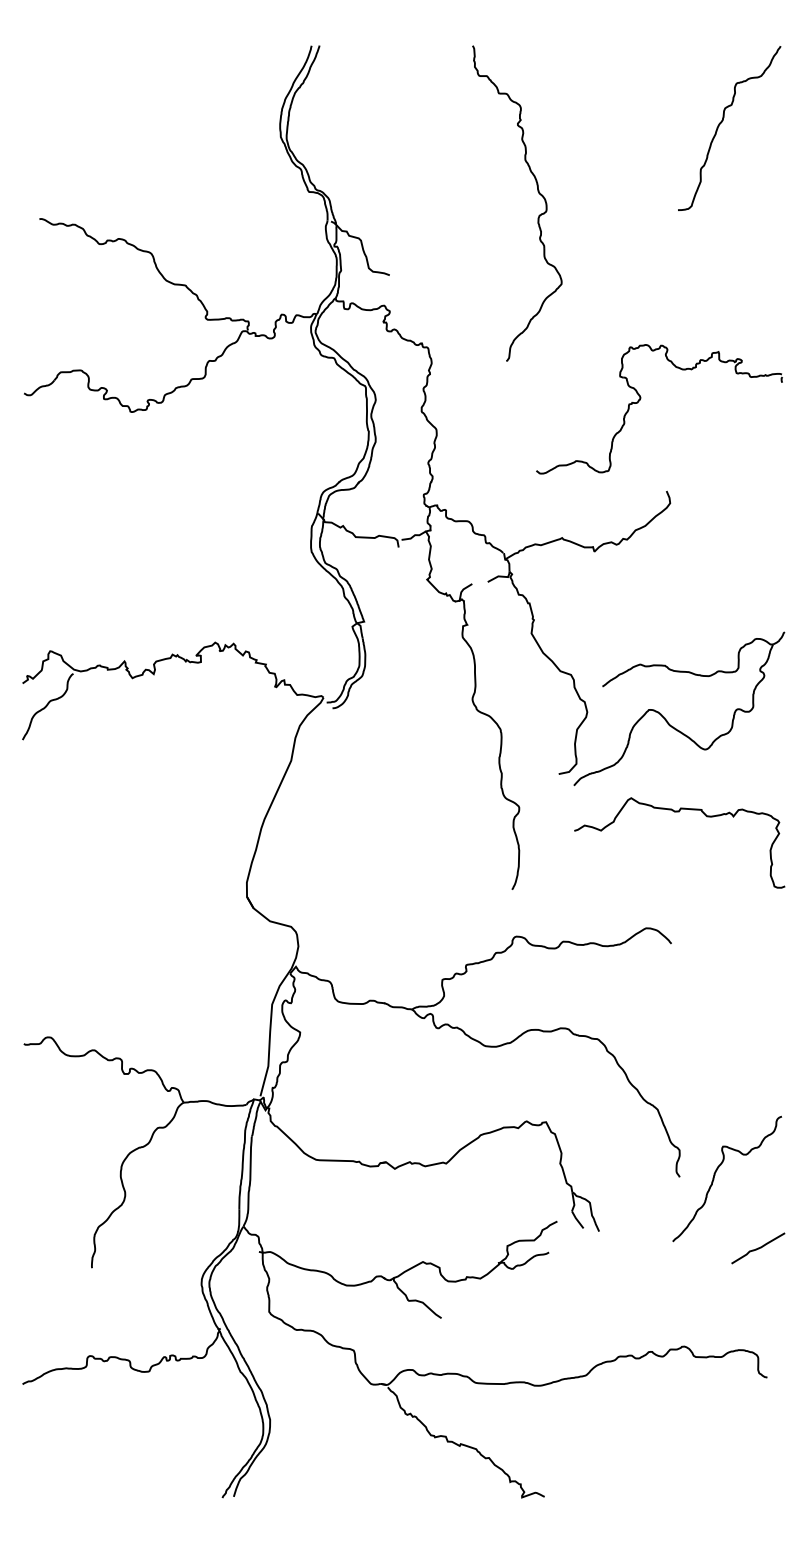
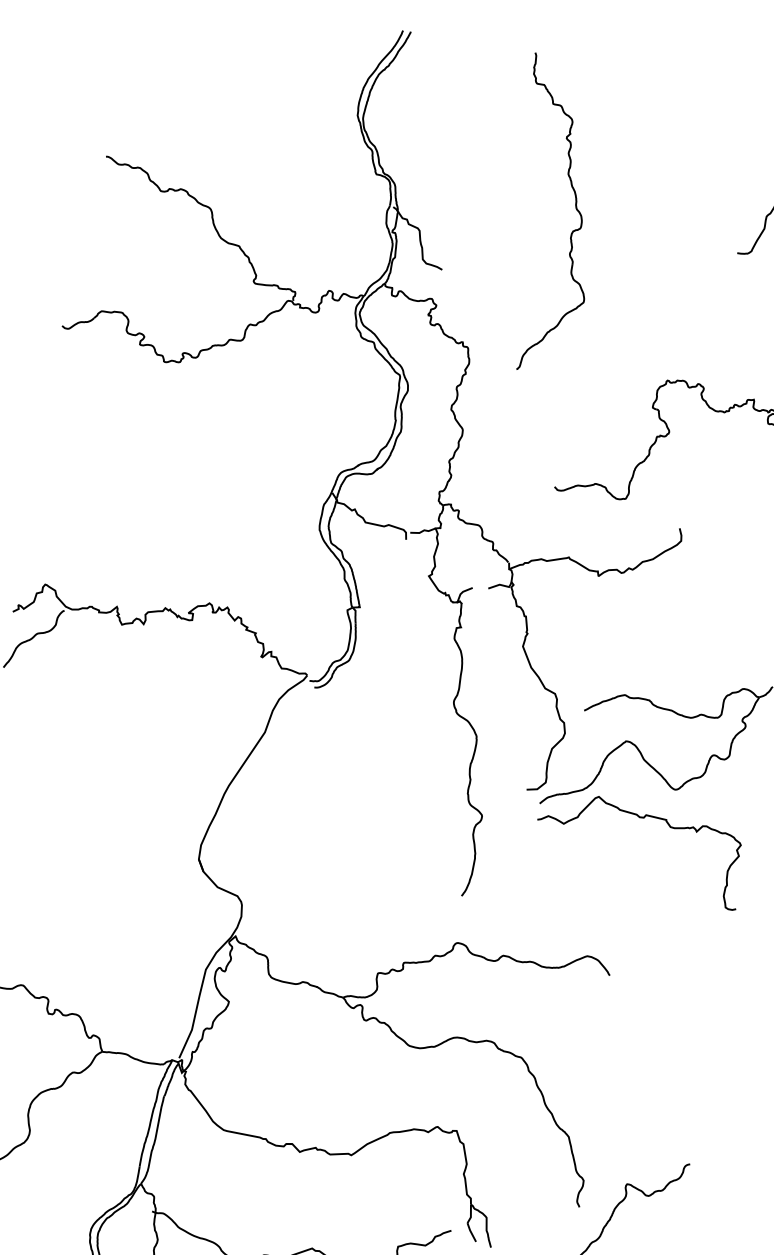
part: (538, 193) -> (575, 209), moved
curve: (679, 812) -> (644, 818), moved

